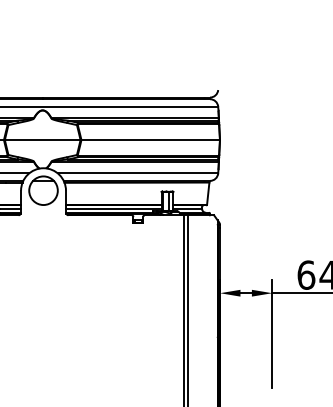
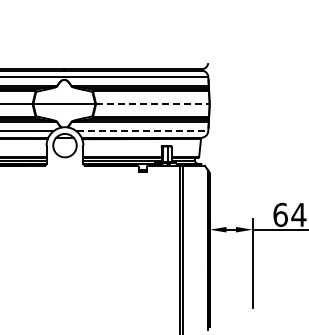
line: (150, 140) -> (152, 104), solid -> dashed
line: (138, 173) -> (142, 131), solid -> dashed

